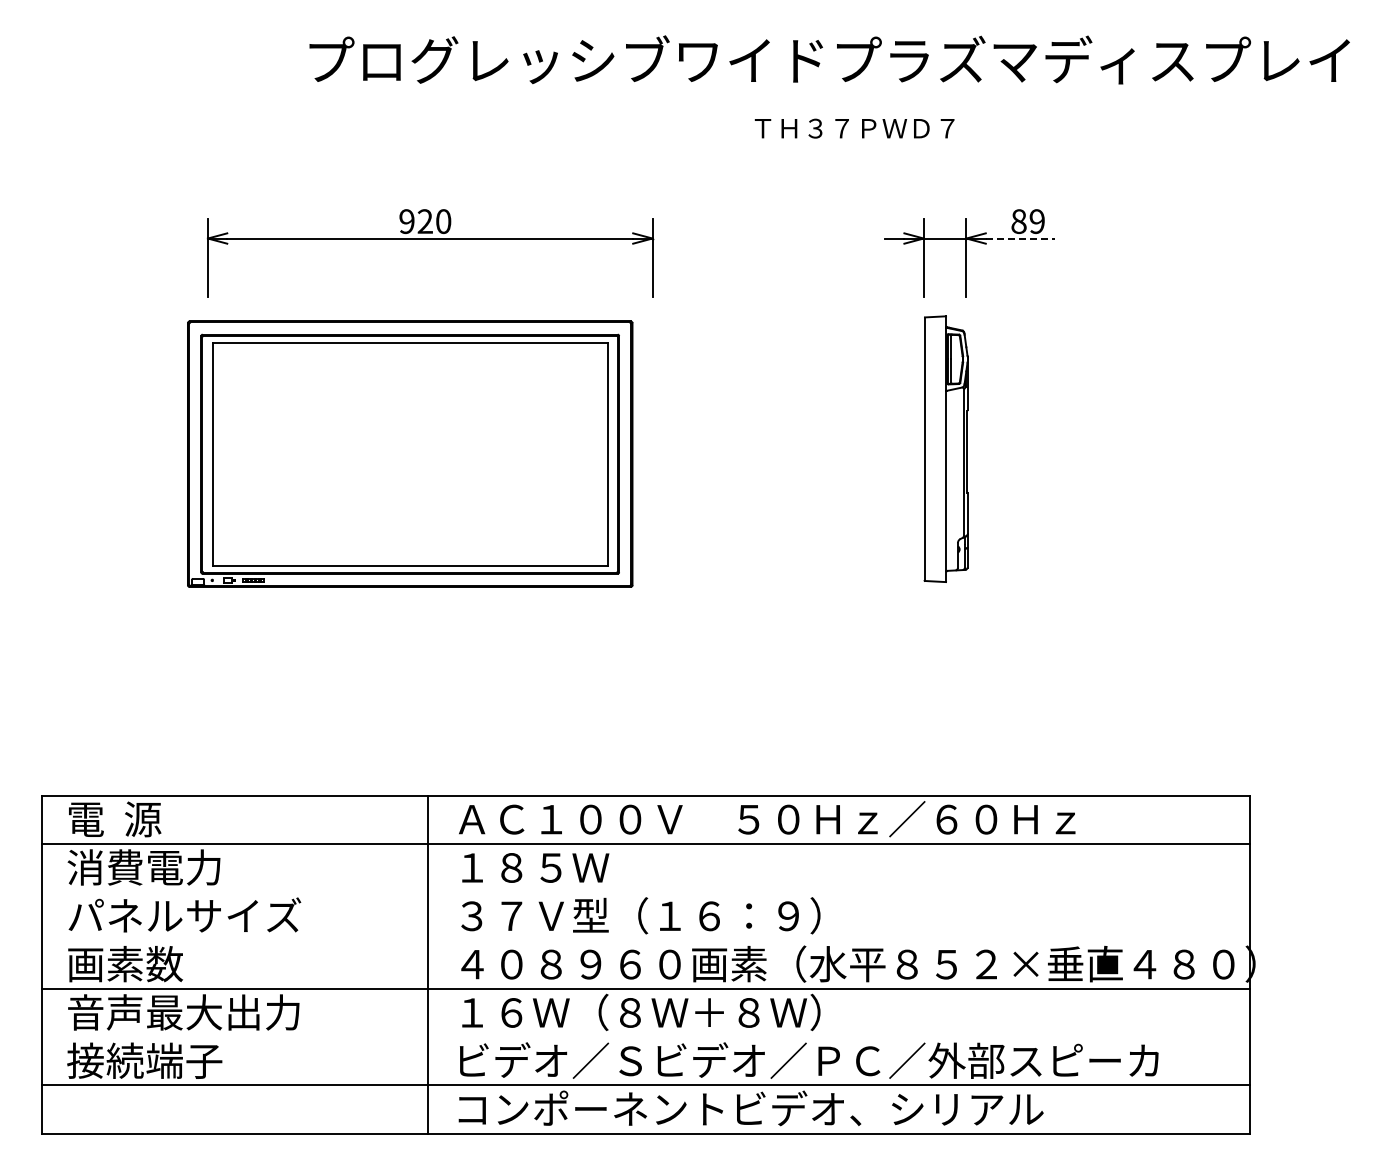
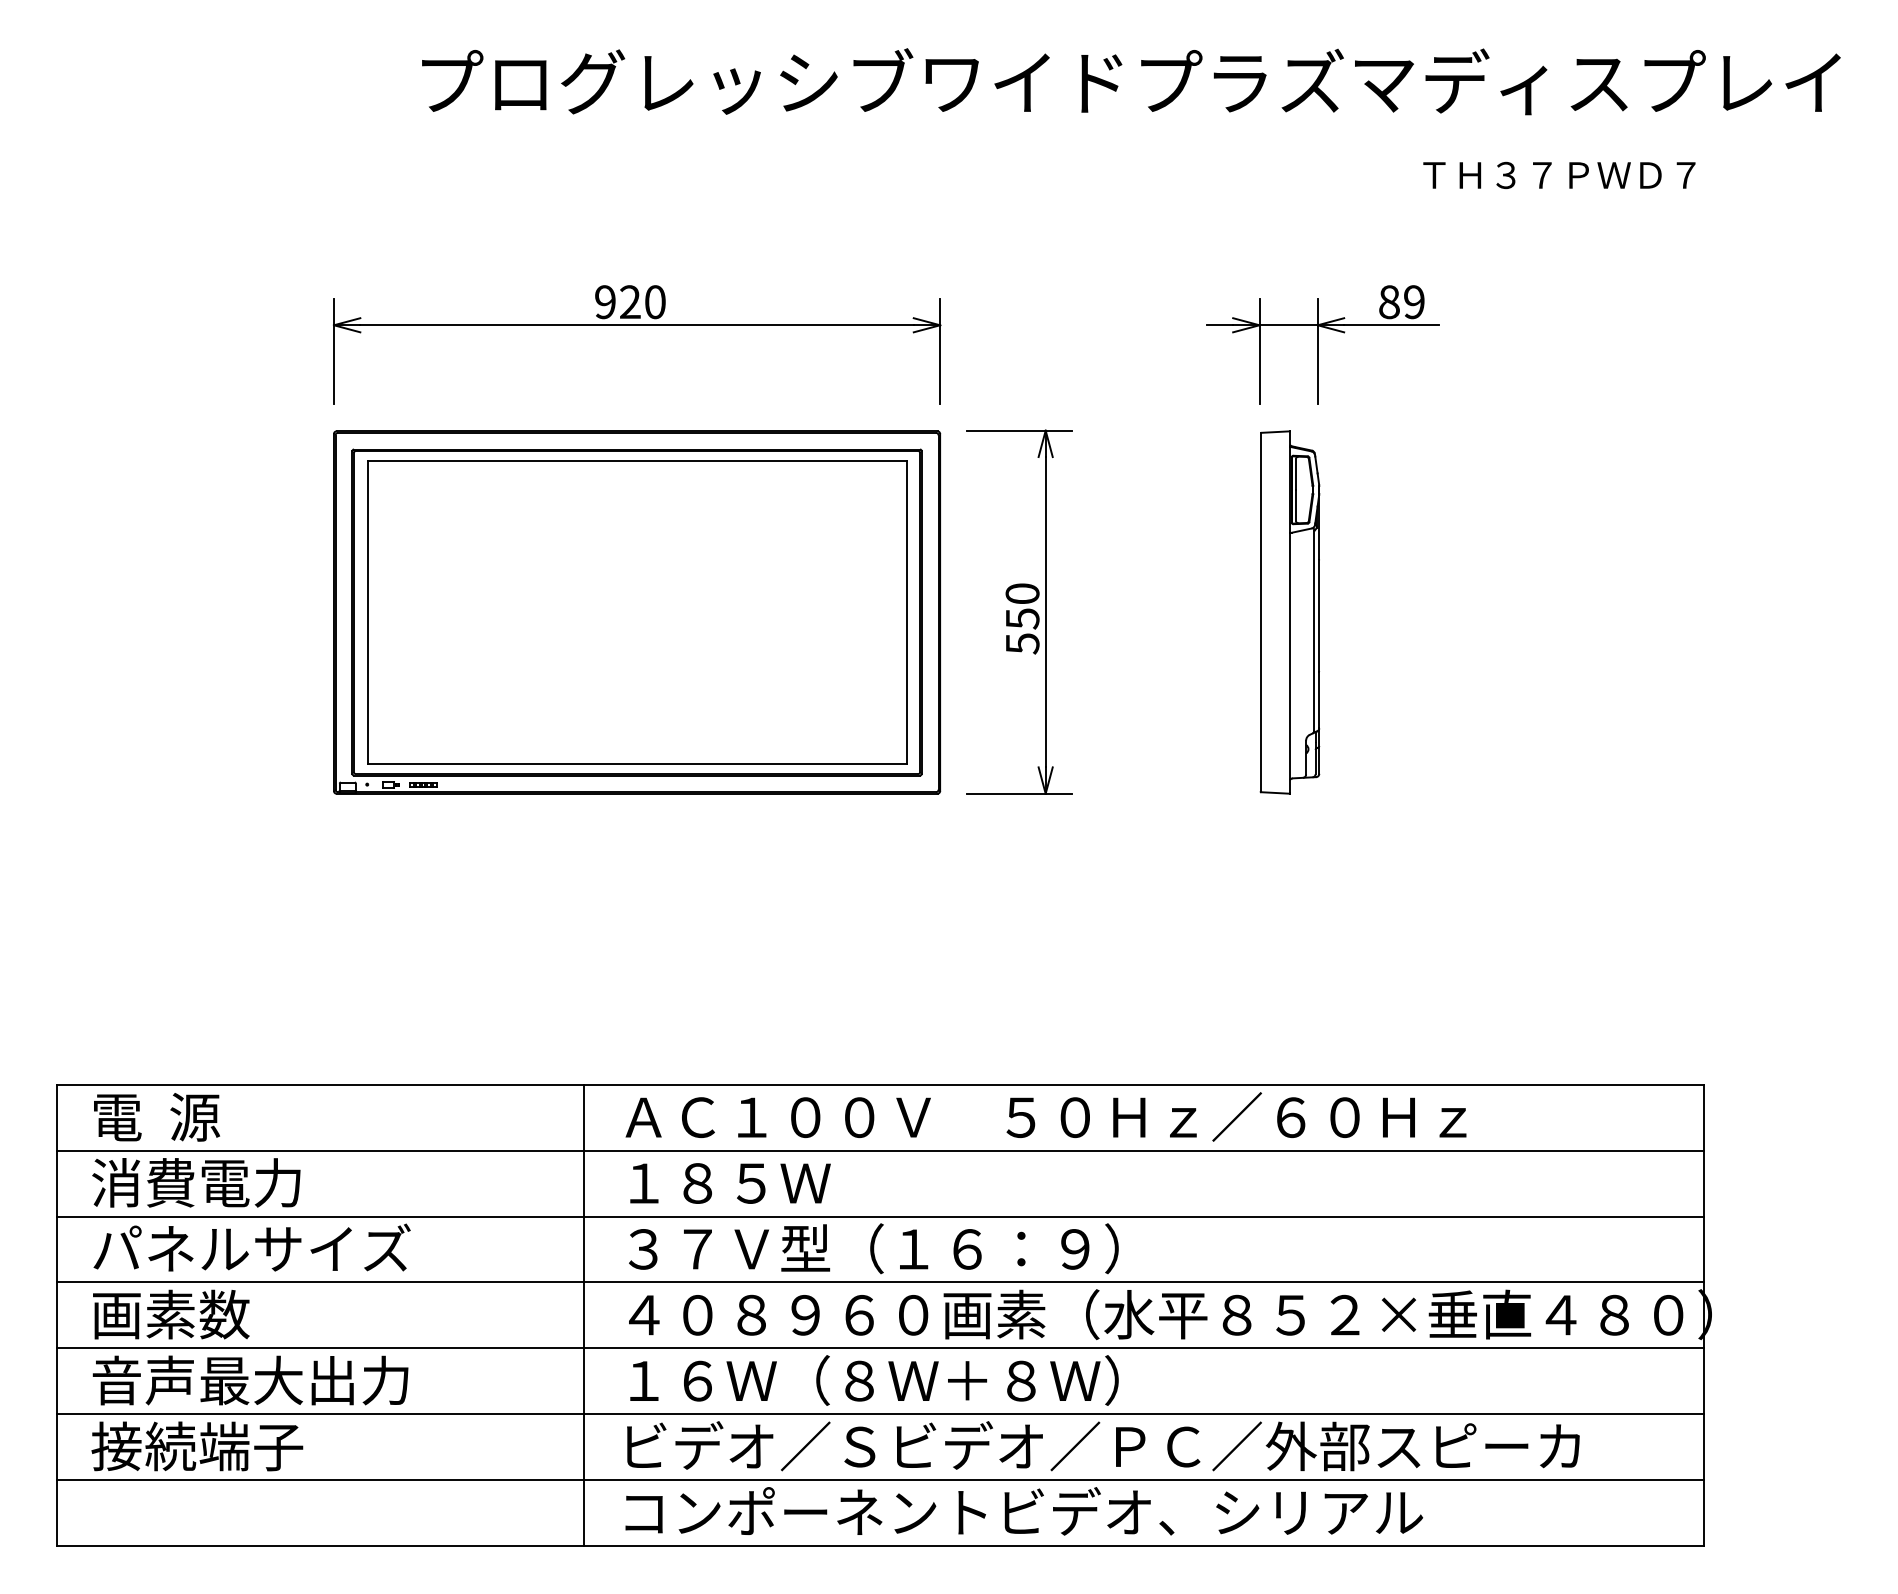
text: (854, 128) -> (1559, 175), moved
line: (1020, 238) -> (1391, 325), dashed -> solid
part: (430, 239) -> (637, 326), moved
part: (747, 448) -> (1019, 611), added
part: (410, 453) -> (637, 611), moved
line: (645, 892) -> (880, 1216), added
line: (645, 940) -> (880, 1282), added
line: (645, 1037) -> (880, 1414), added

